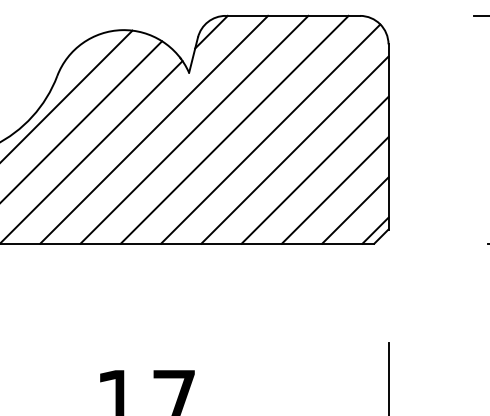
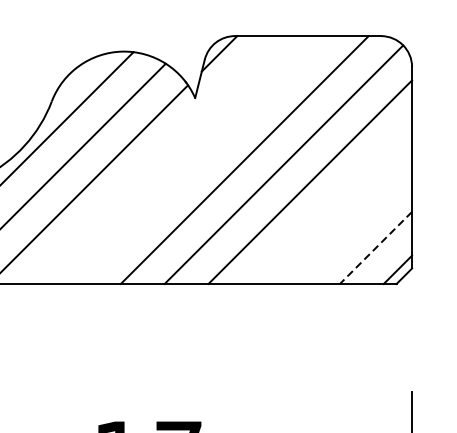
line: (154, 129) -> (157, 159), removed
line: (194, 129) -> (201, 159), removed
line: (314, 169) -> (331, 203), removed
line: (334, 190) -> (353, 226), removed
line: (355, 210) -> (376, 247), solid -> dashed

